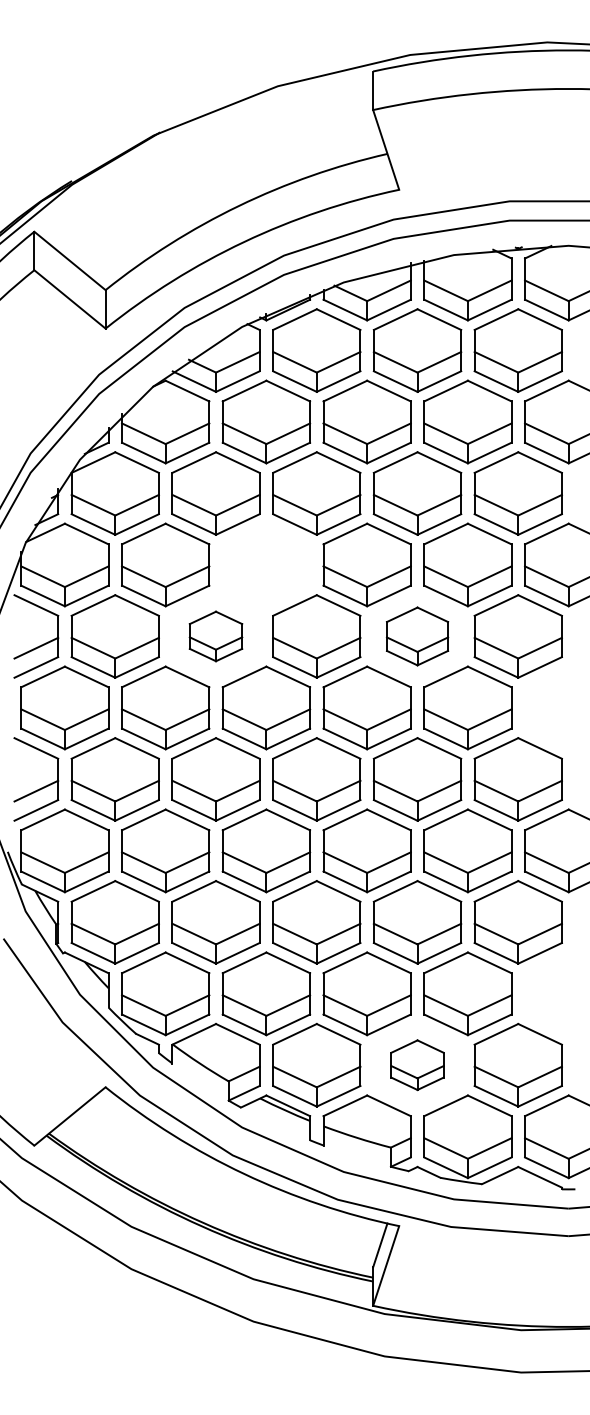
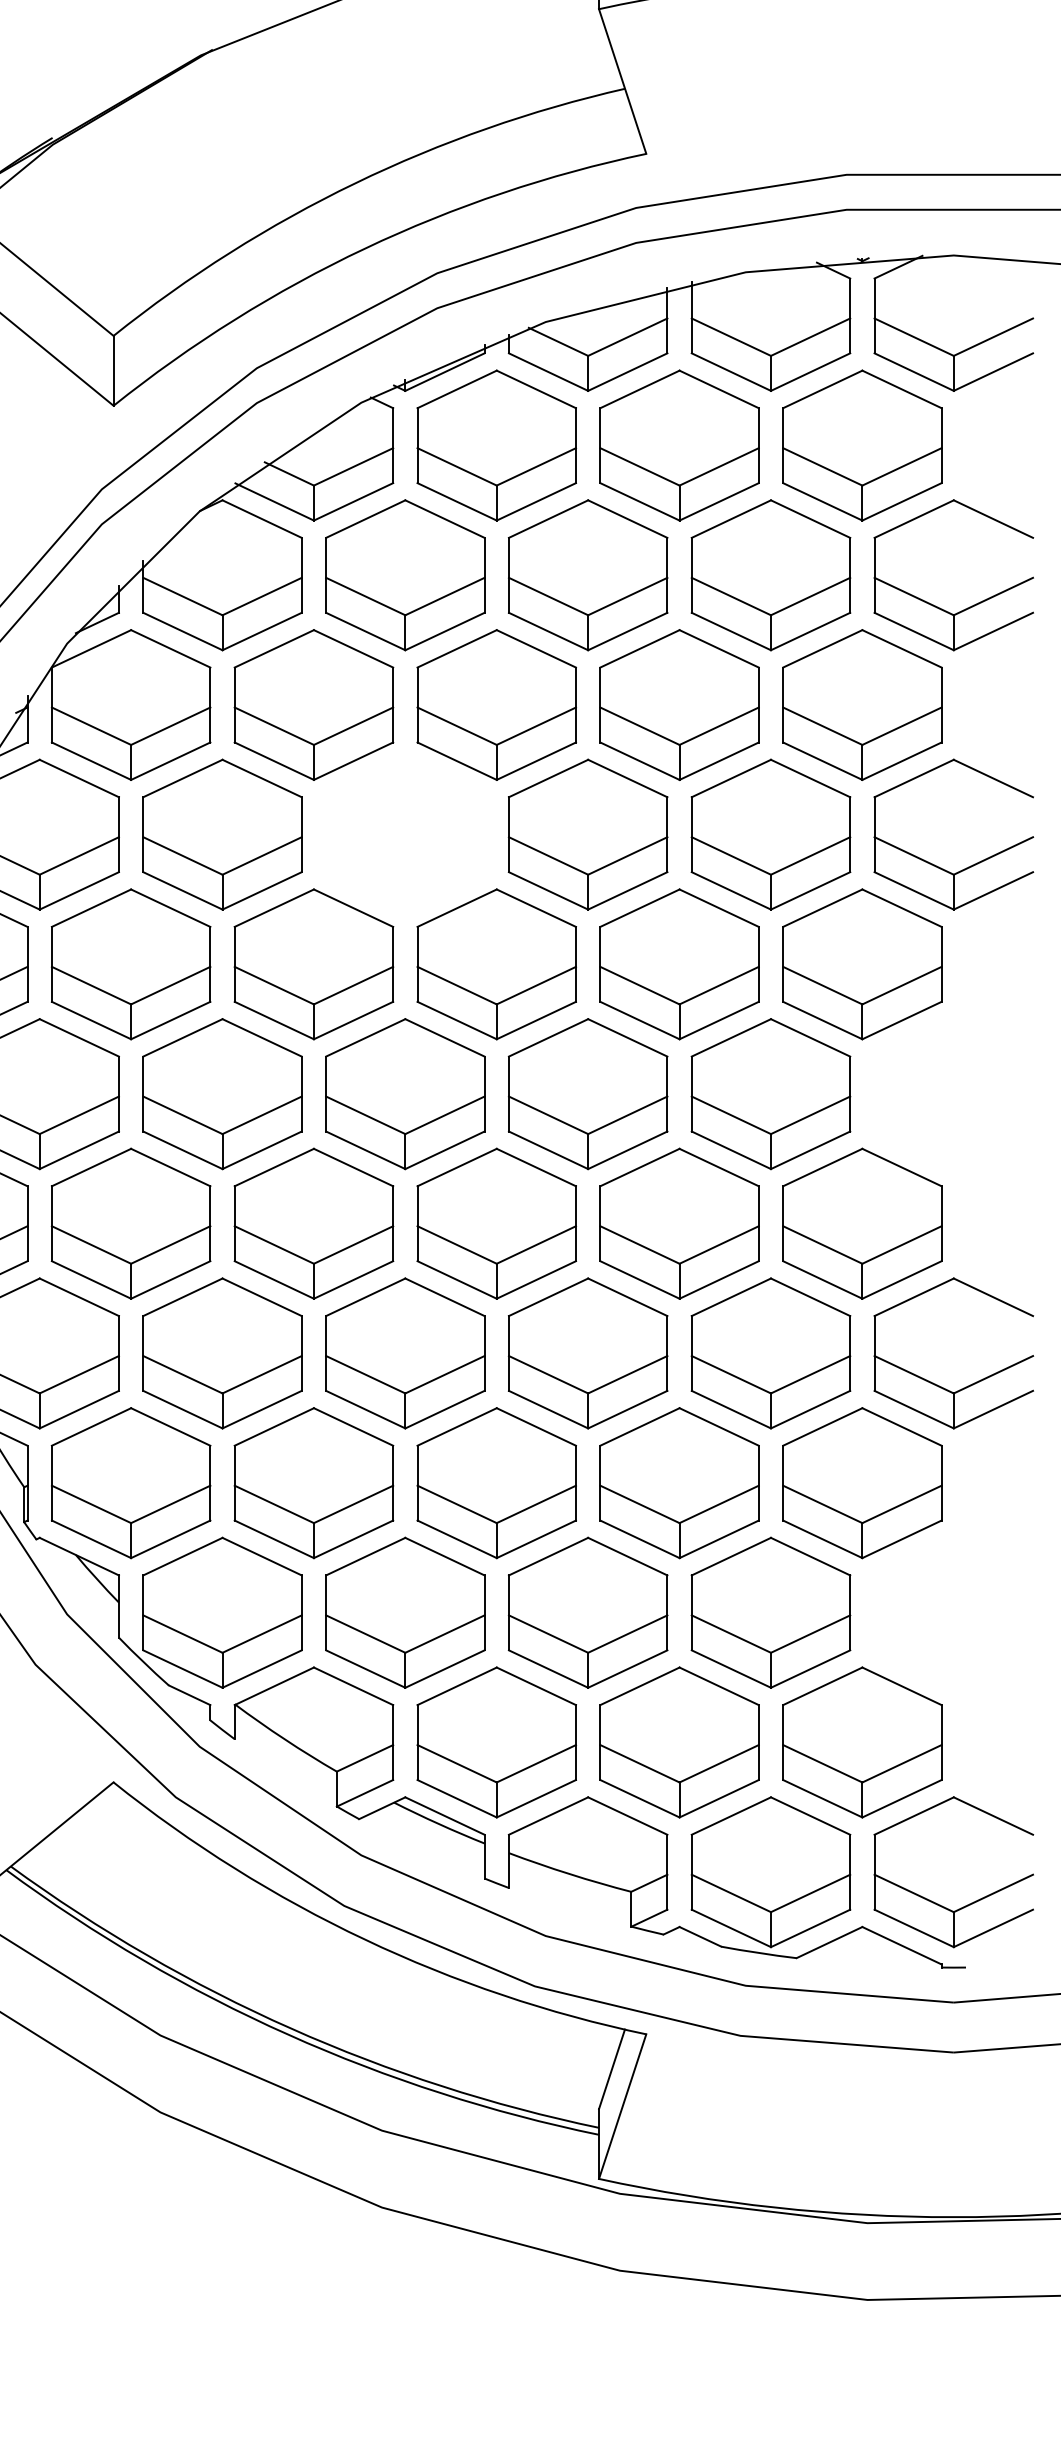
part: (215, 636) -> (312, 964), size x1.67
part: (417, 636) -> (679, 964), size x1.43
part: (417, 1064) -> (679, 1741), size x1.67

